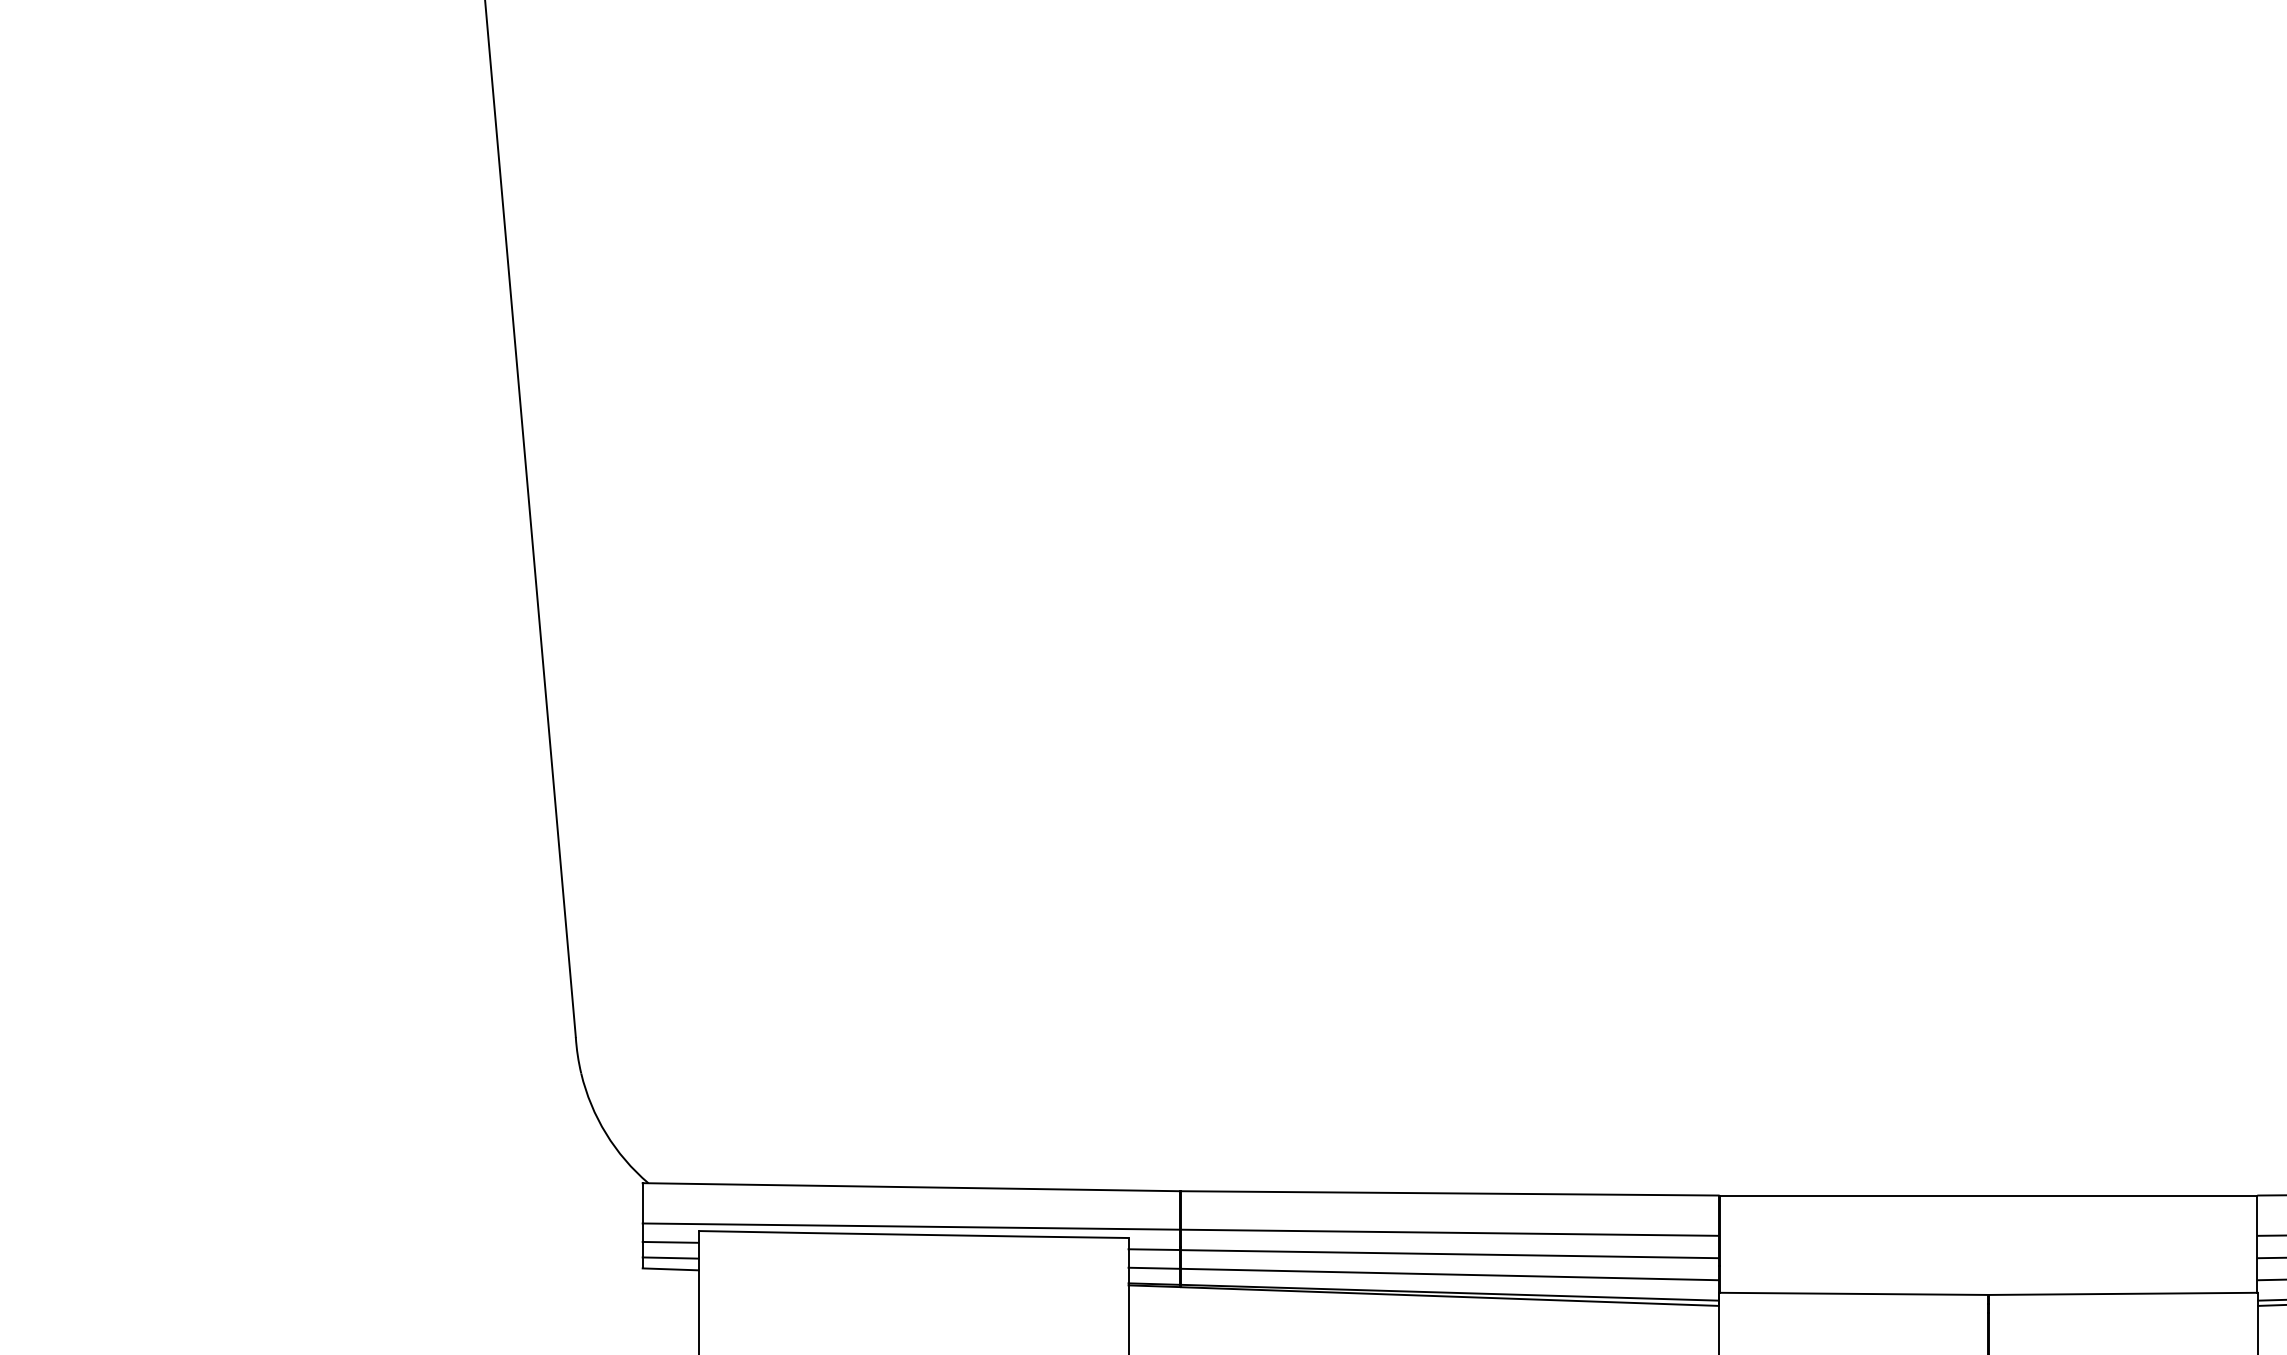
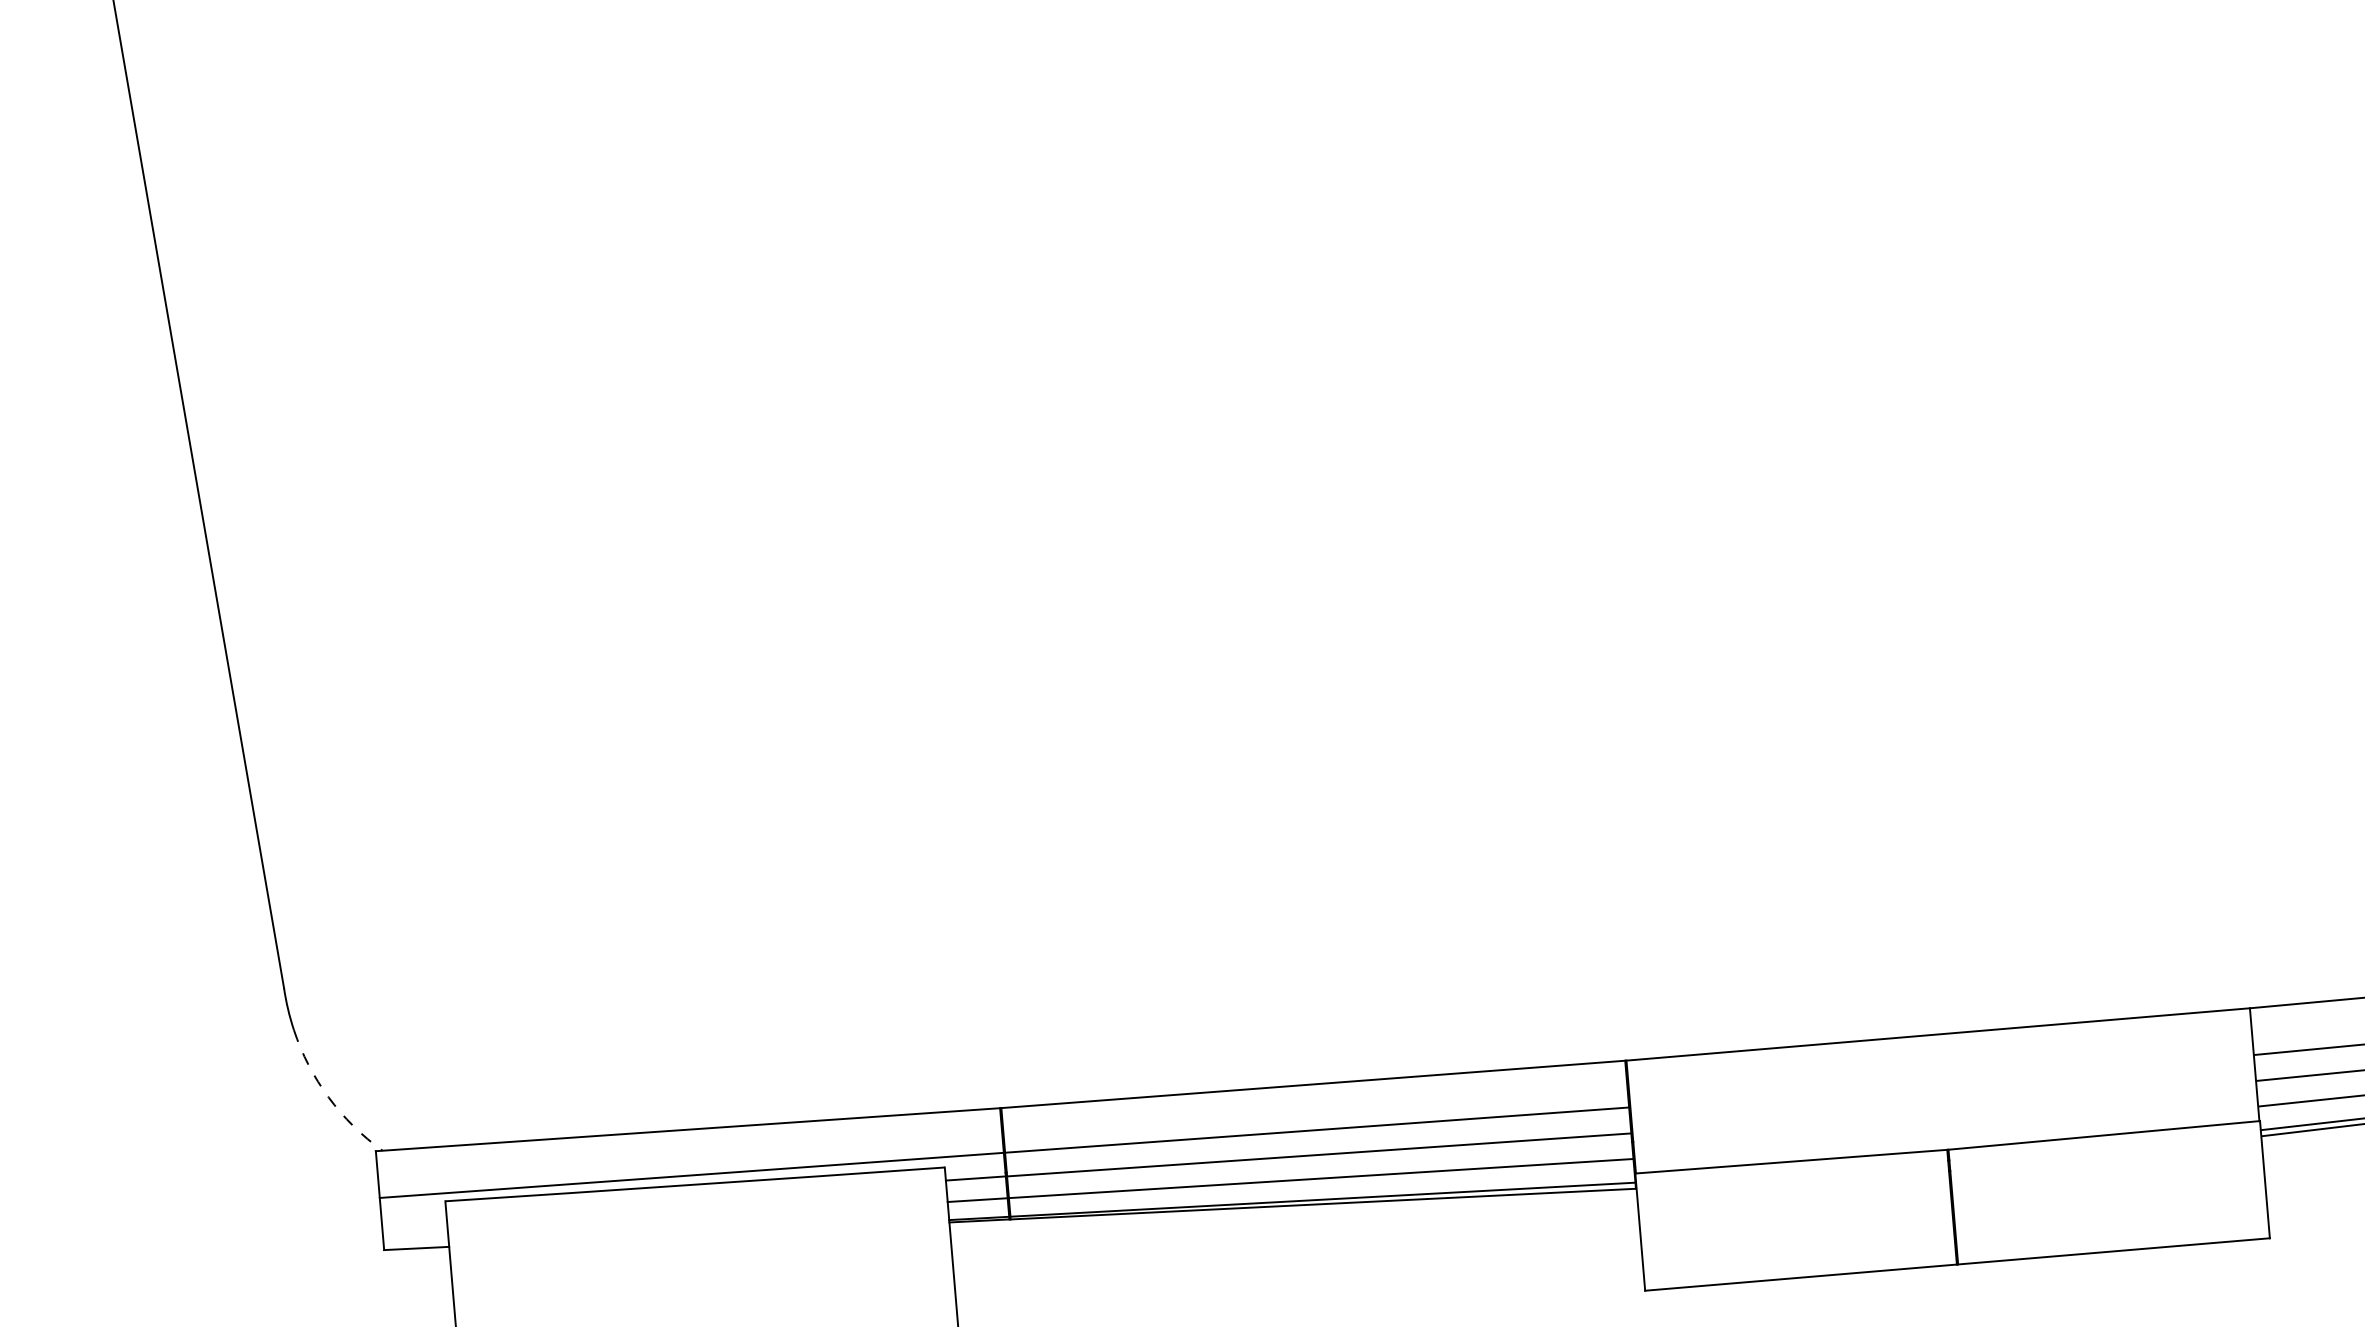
arc: (606, 1133) -> (329, 1097), solid -> dashed
line: (670, 1241) -> (413, 1216), removed
line: (670, 1257) -> (415, 1234), removed

